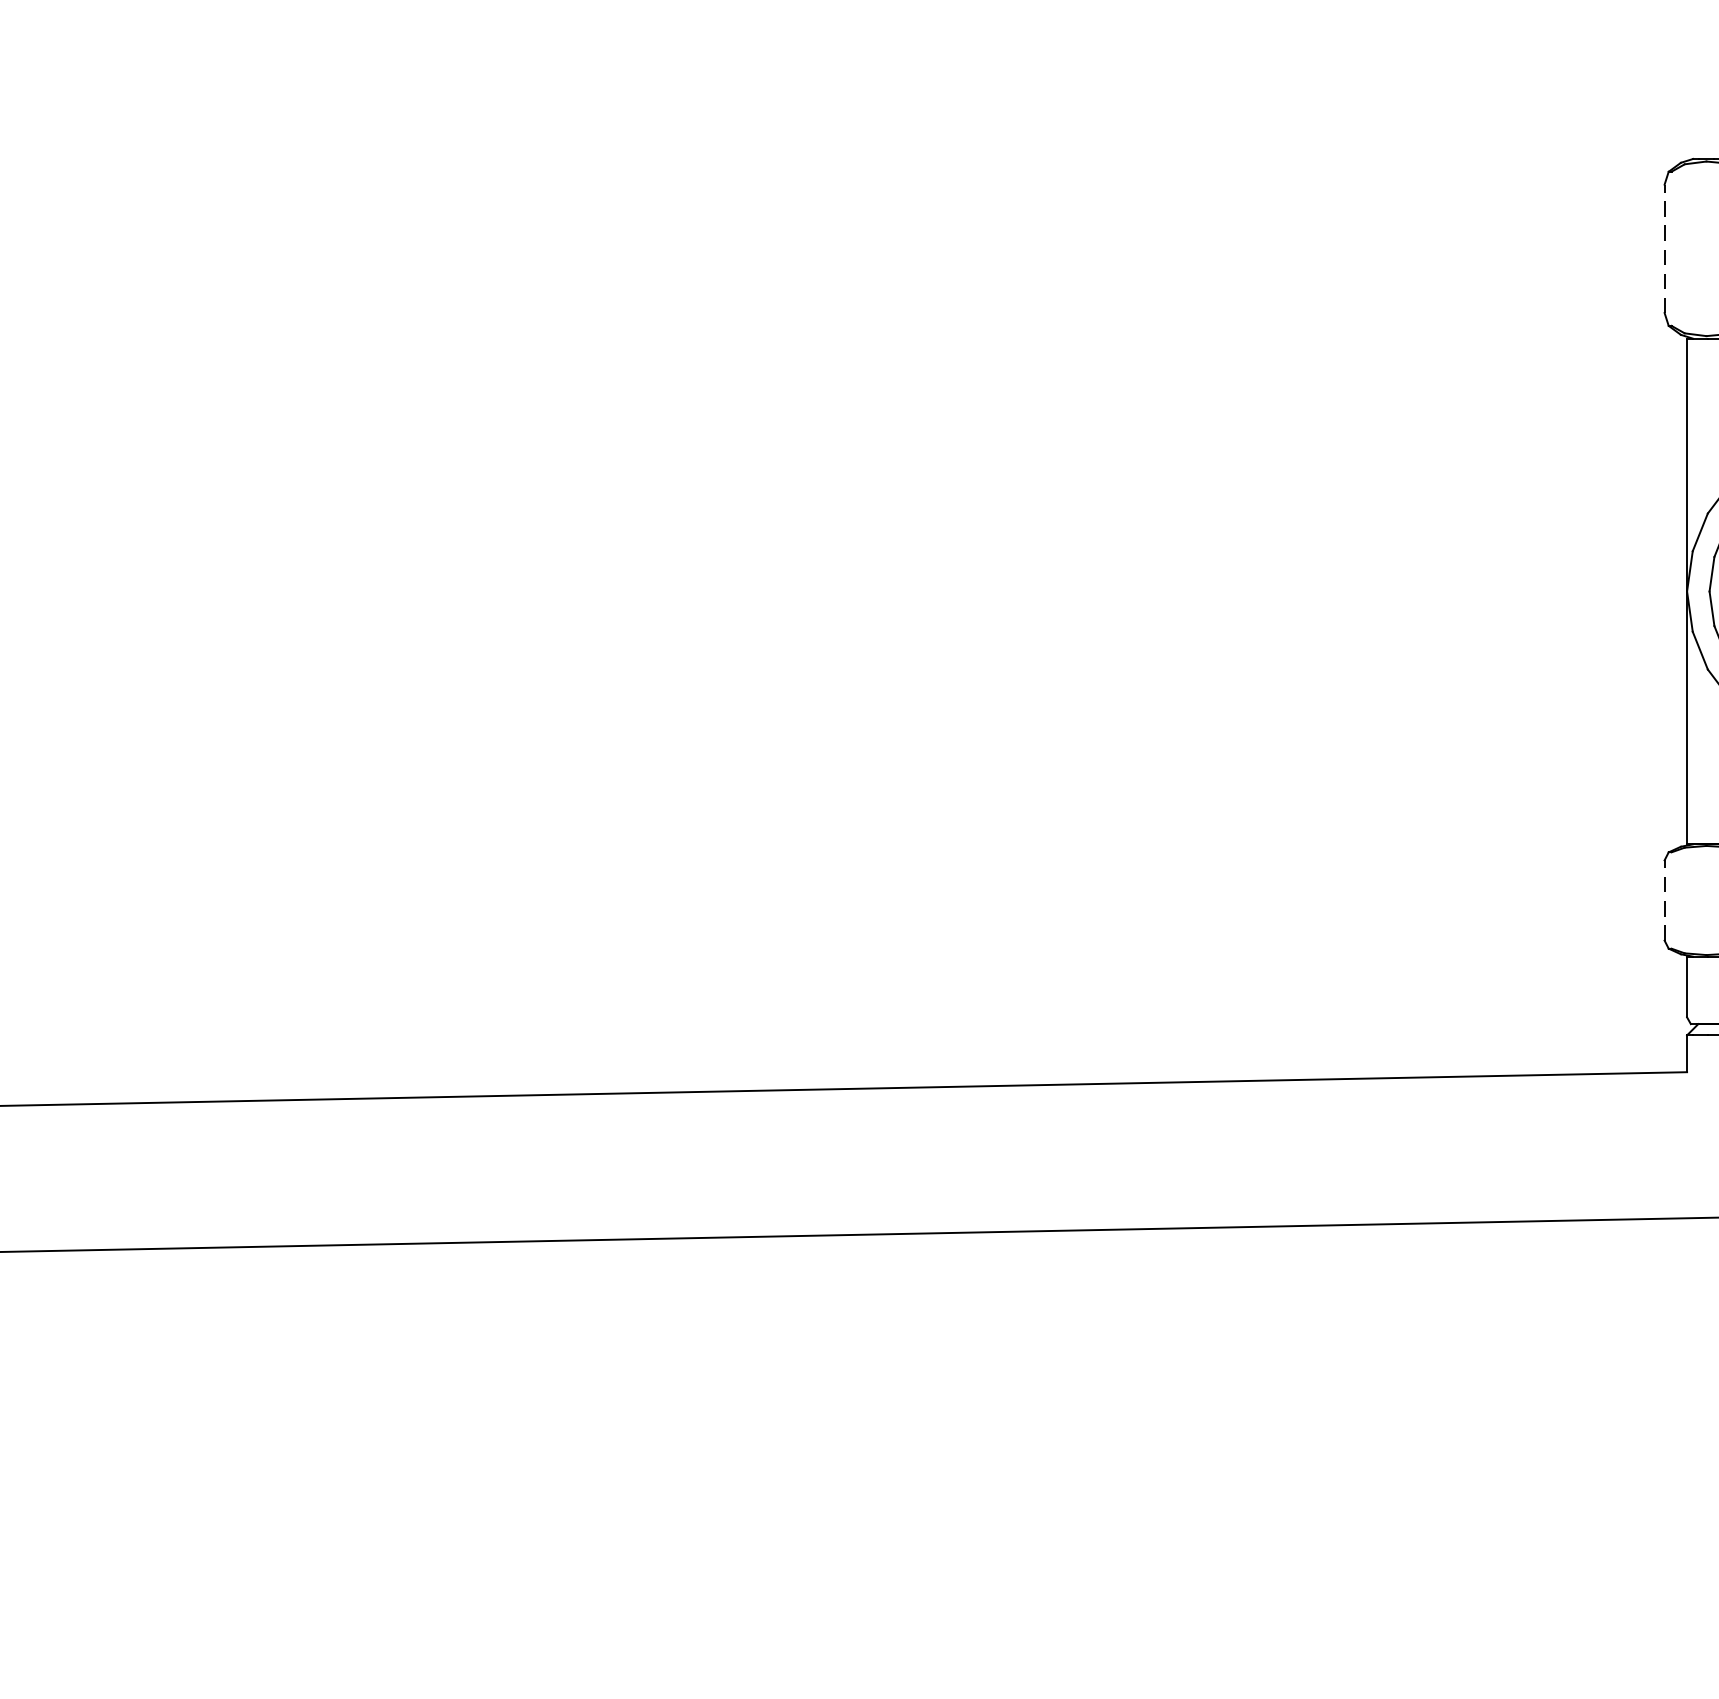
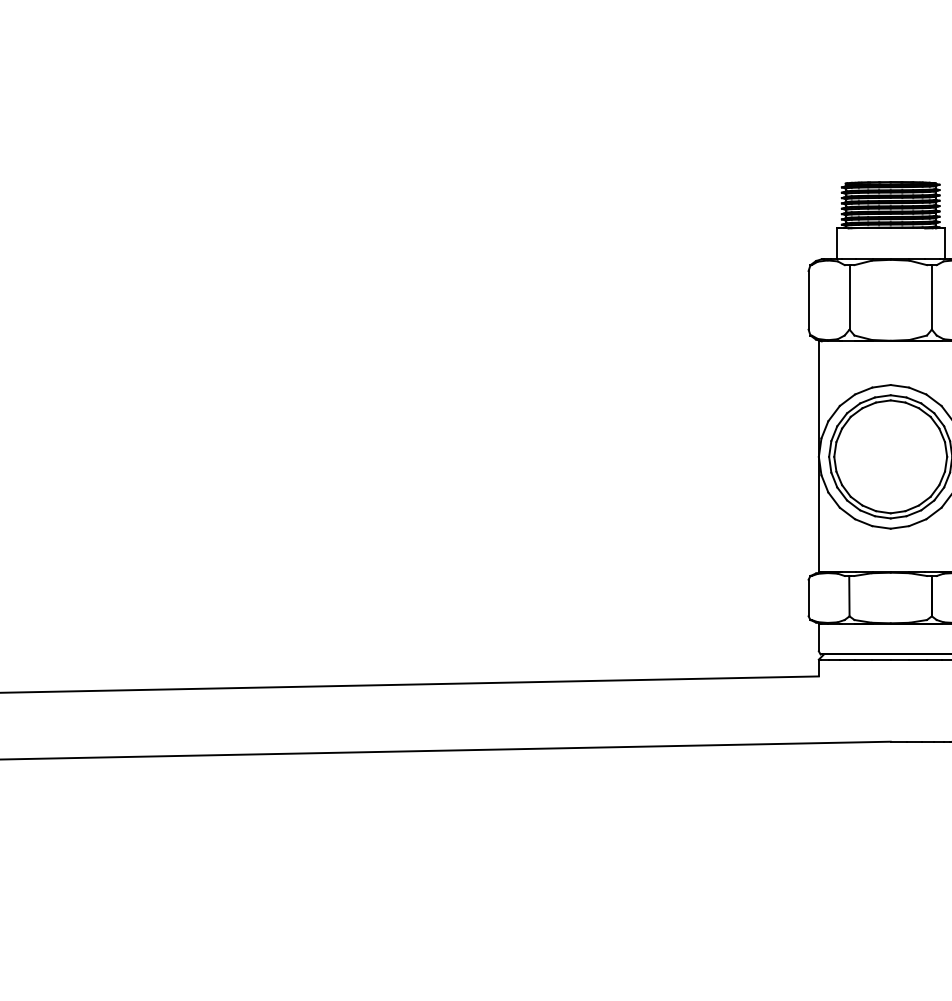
line: (1664, 247) -> (808, 299), dashed -> solid
line: (1664, 899) -> (808, 597), dashed -> solid

